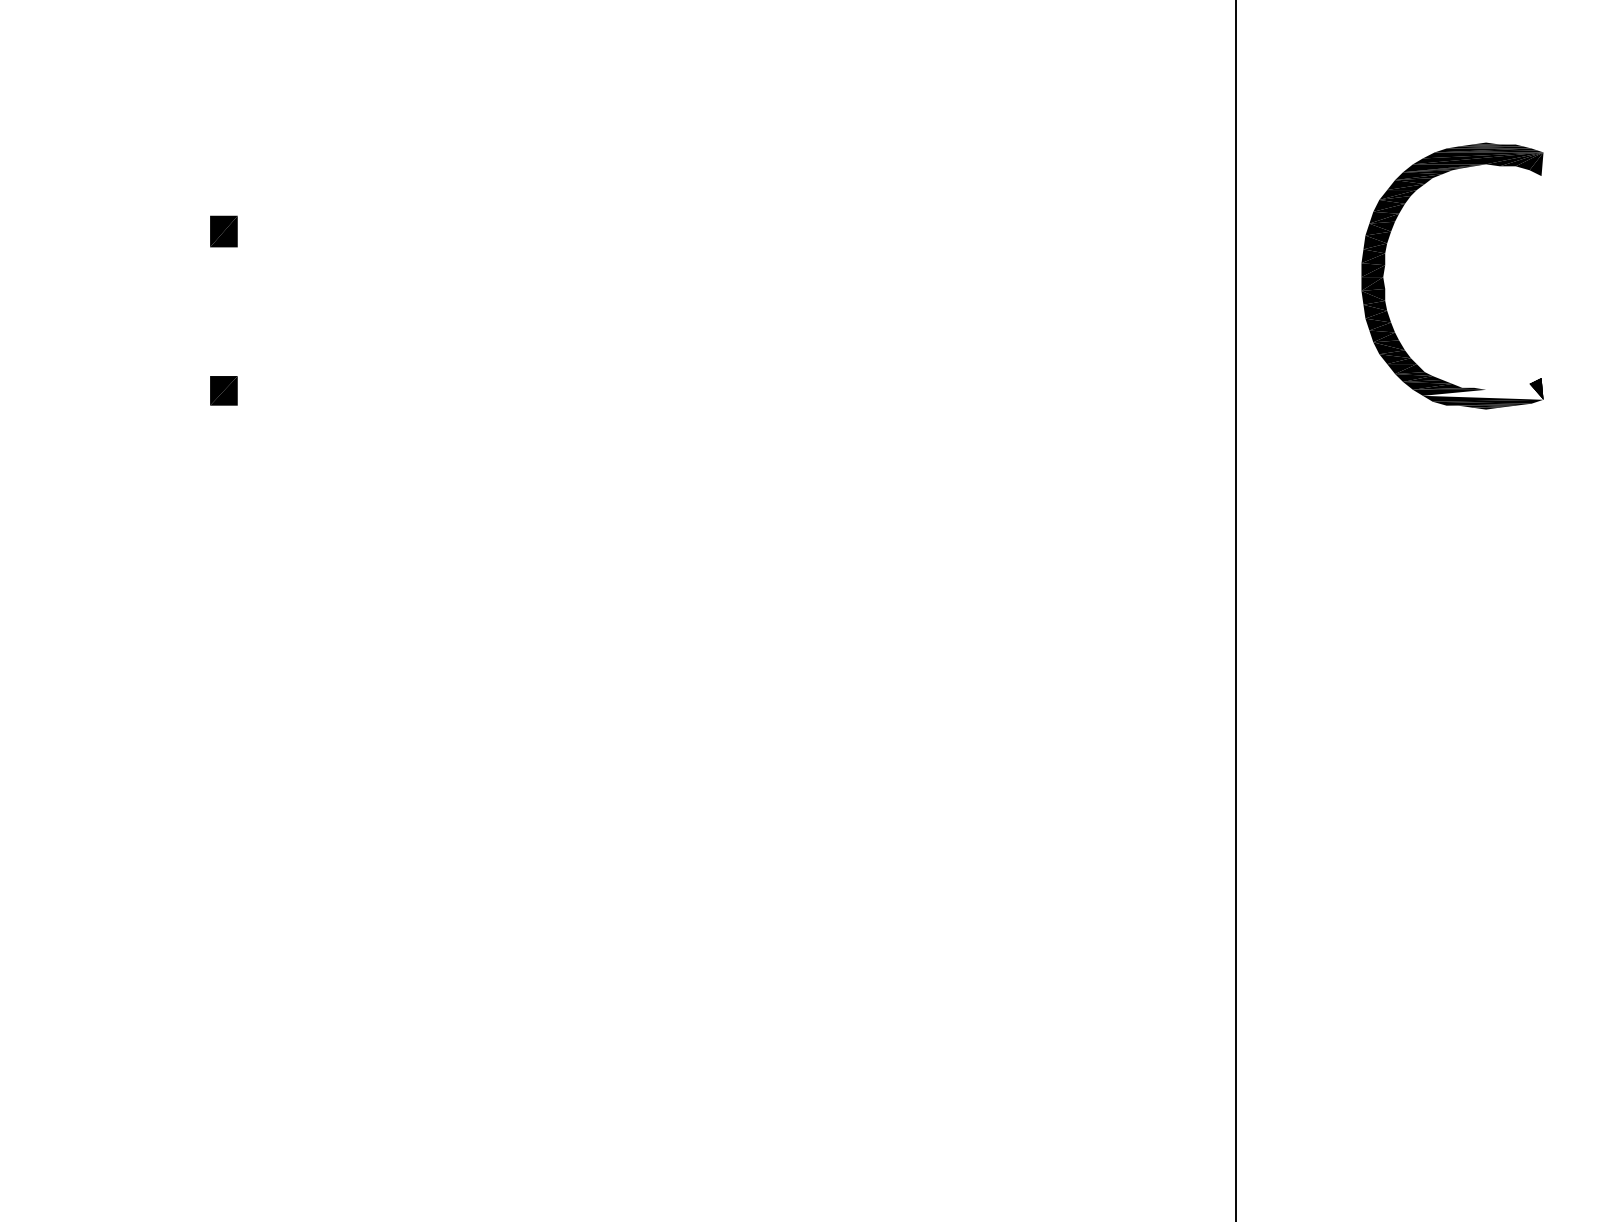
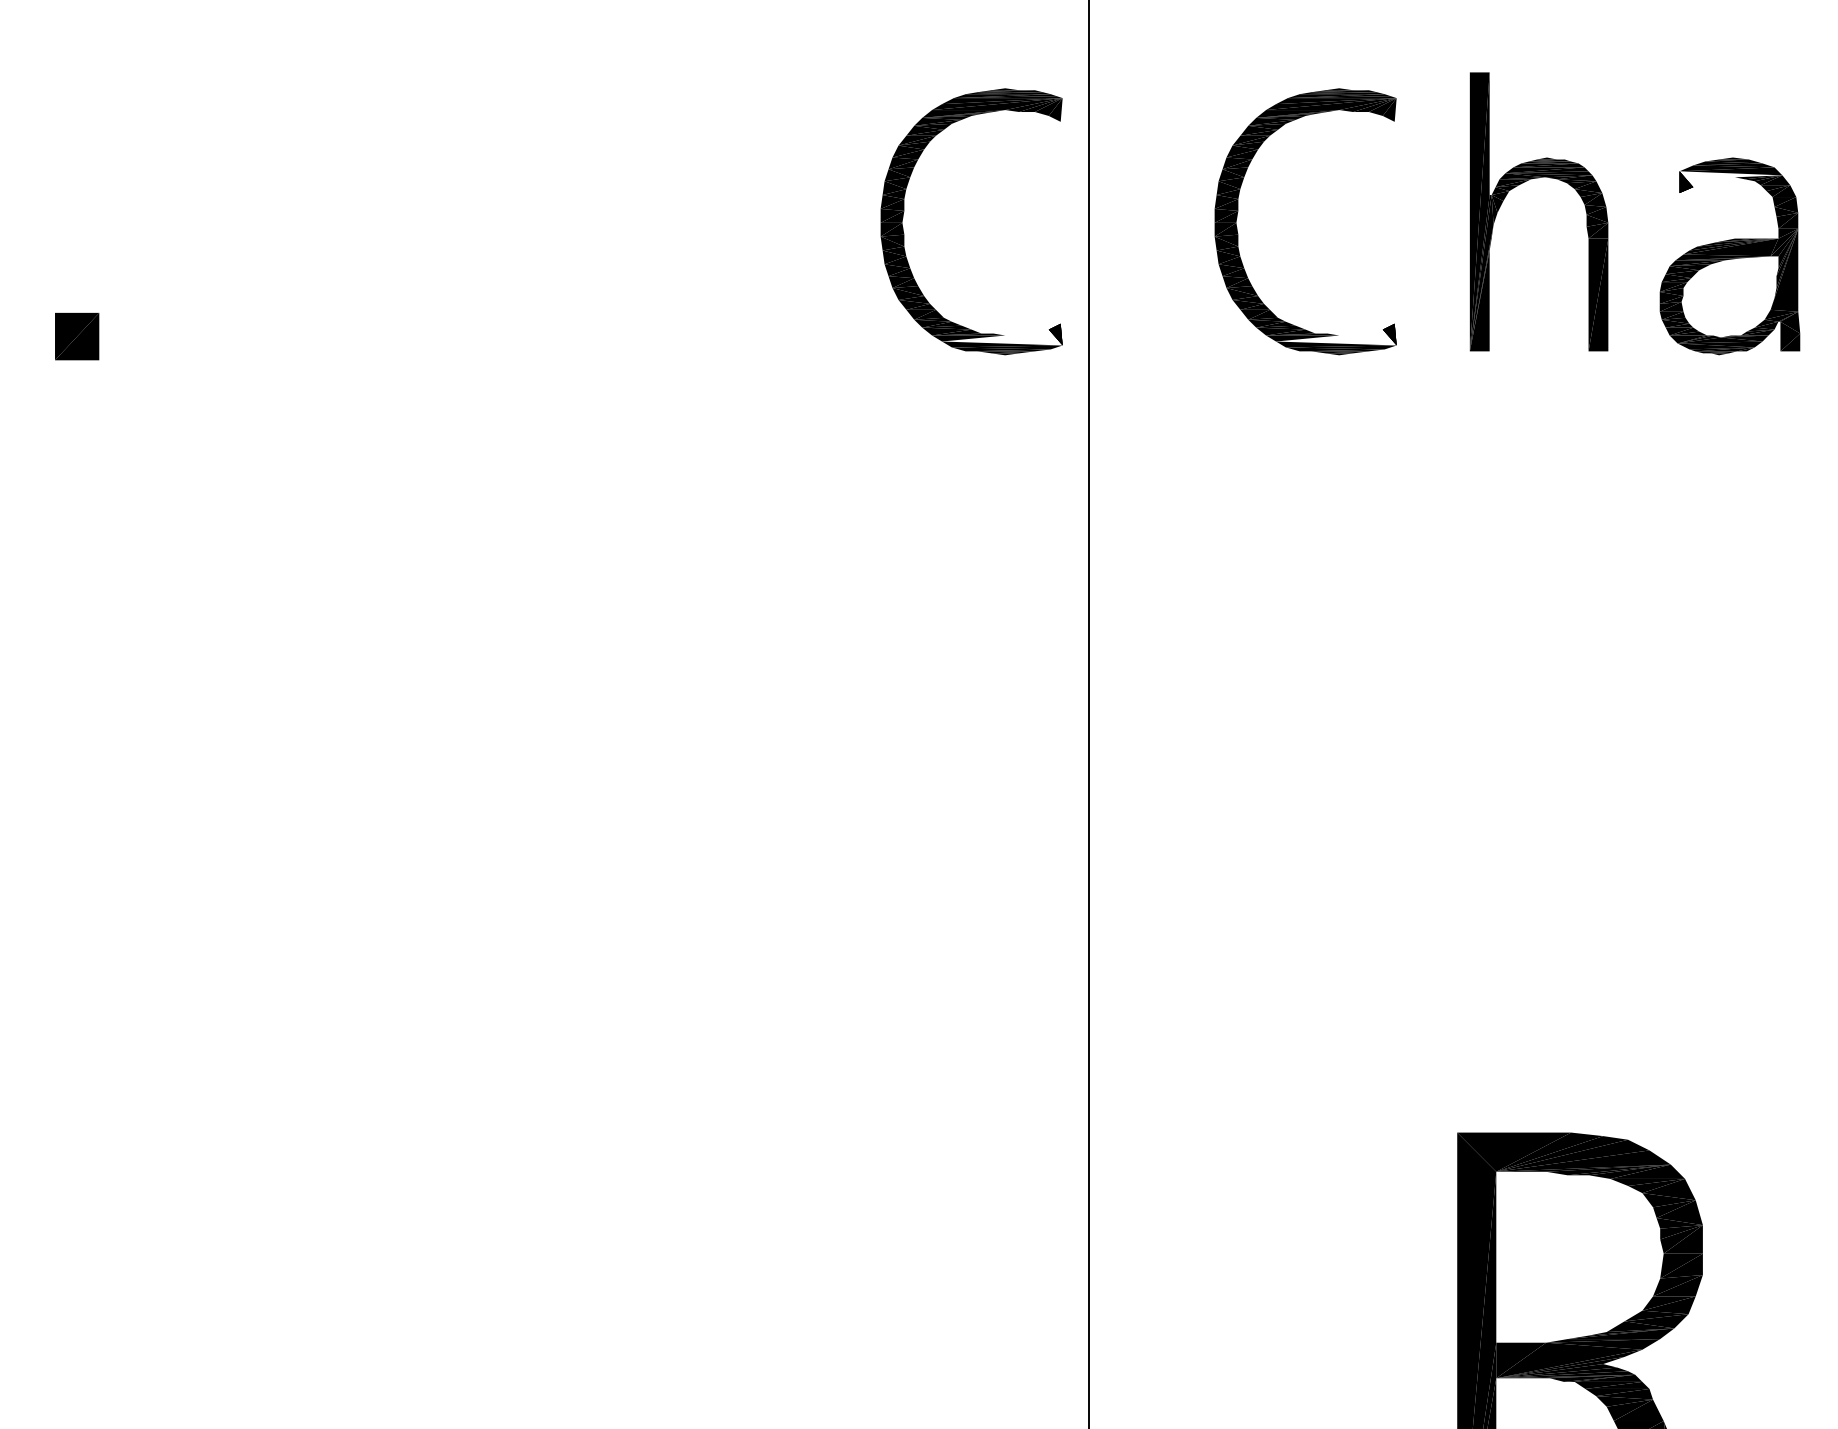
part: (223, 230) -> (76, 176), removed
part: (1051, 266) -> (904, 212), added
part: (223, 390) -> (76, 336), size x1.6

